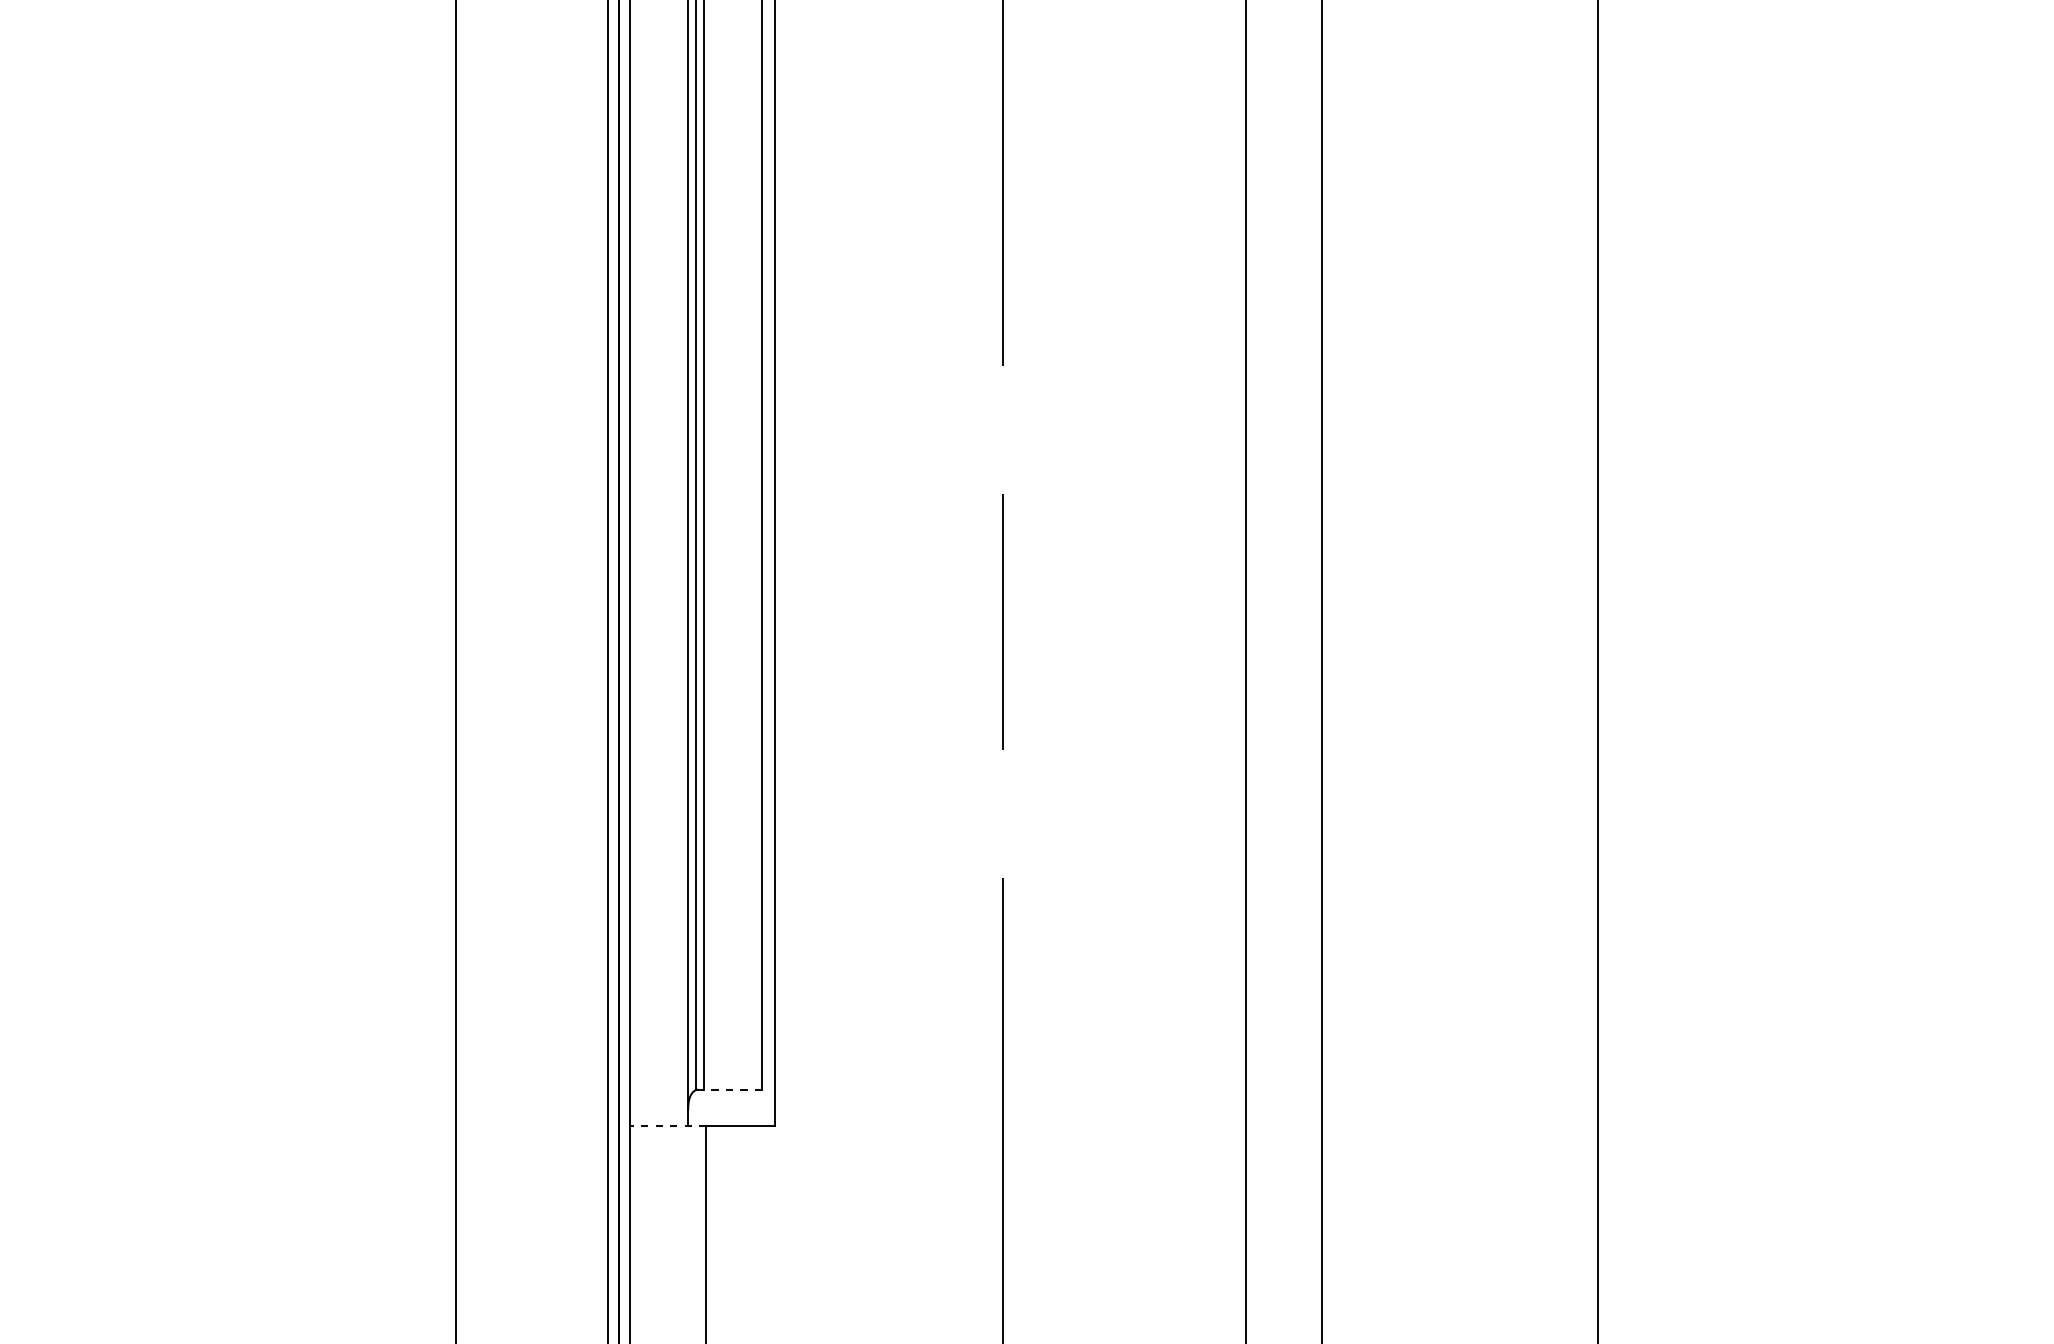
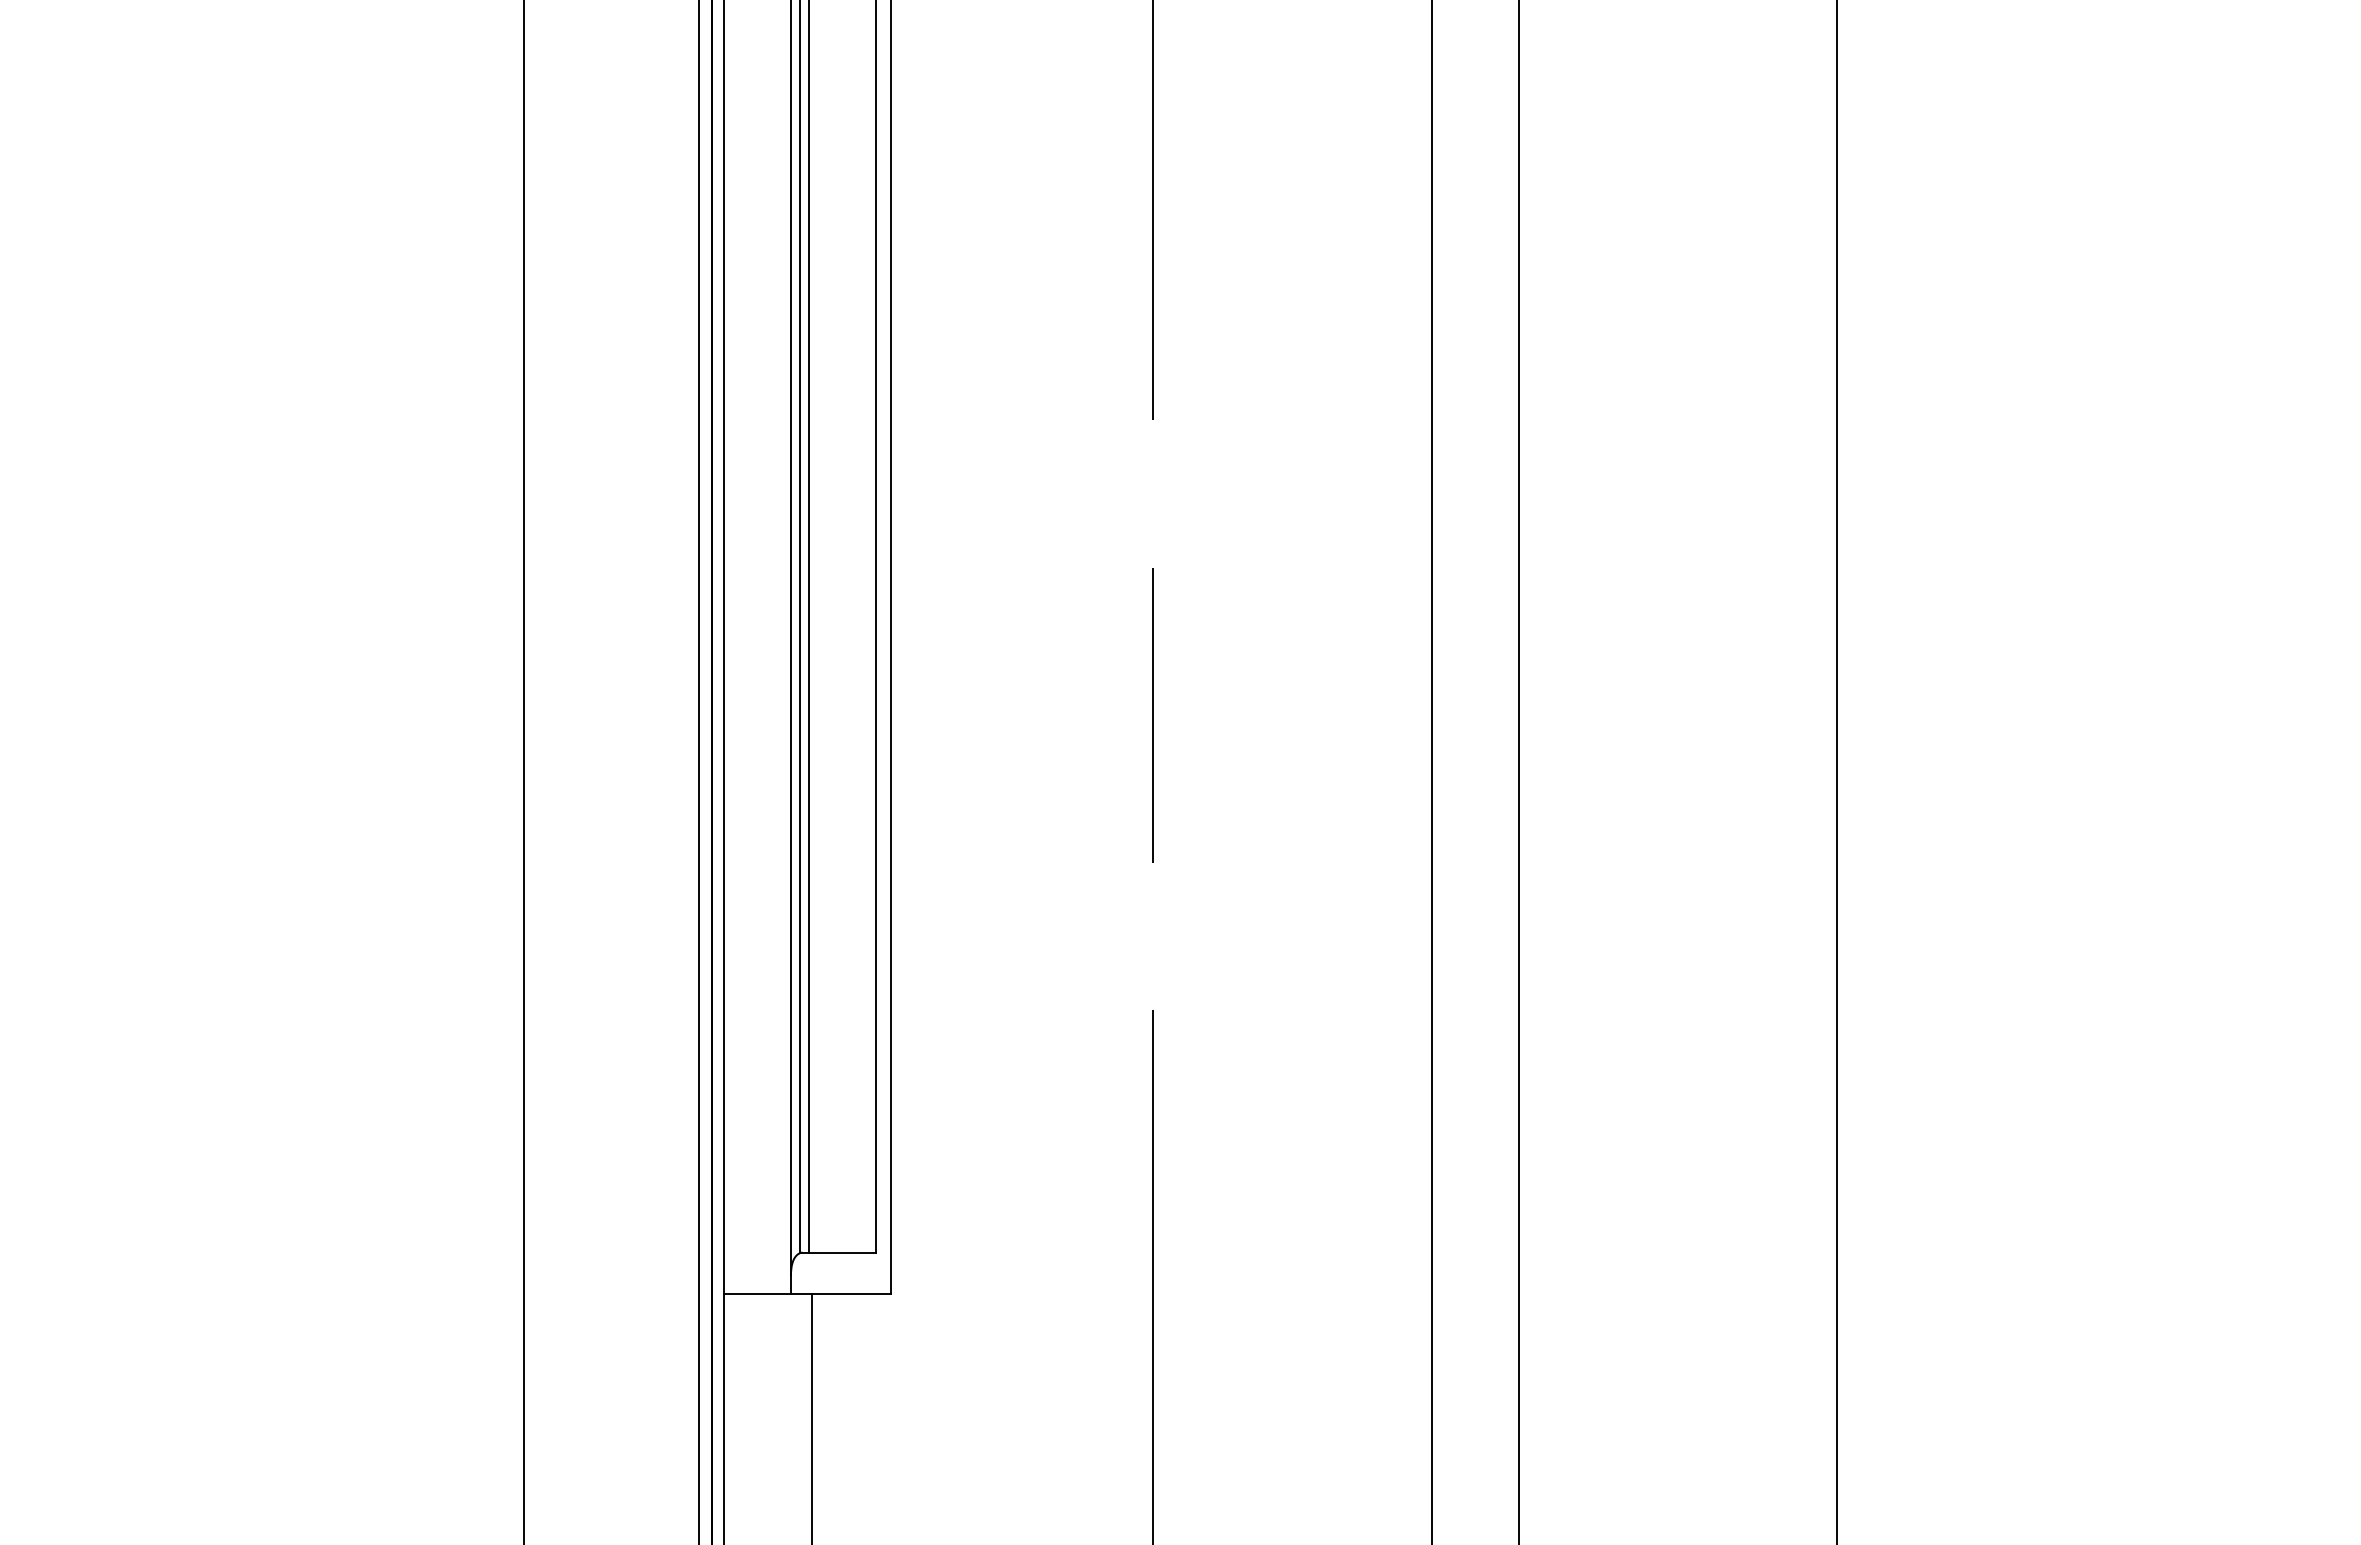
line: (733, 1089) -> (842, 1252), dashed -> solid
line: (668, 1126) -> (768, 1294), dashed -> solid

